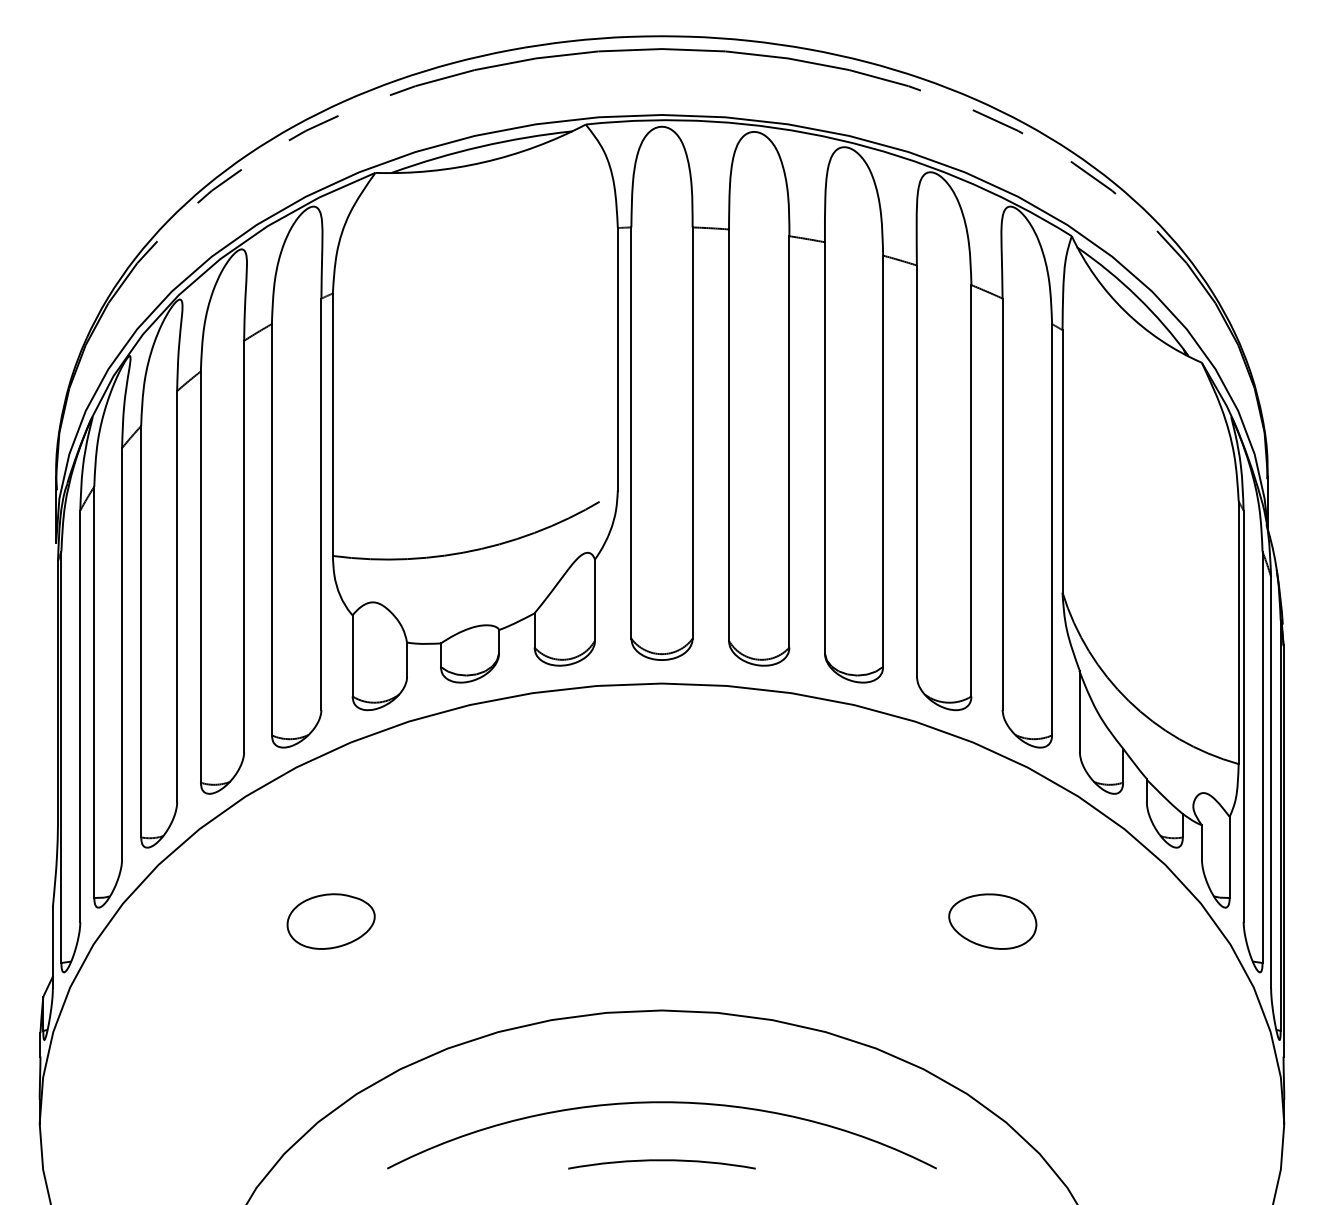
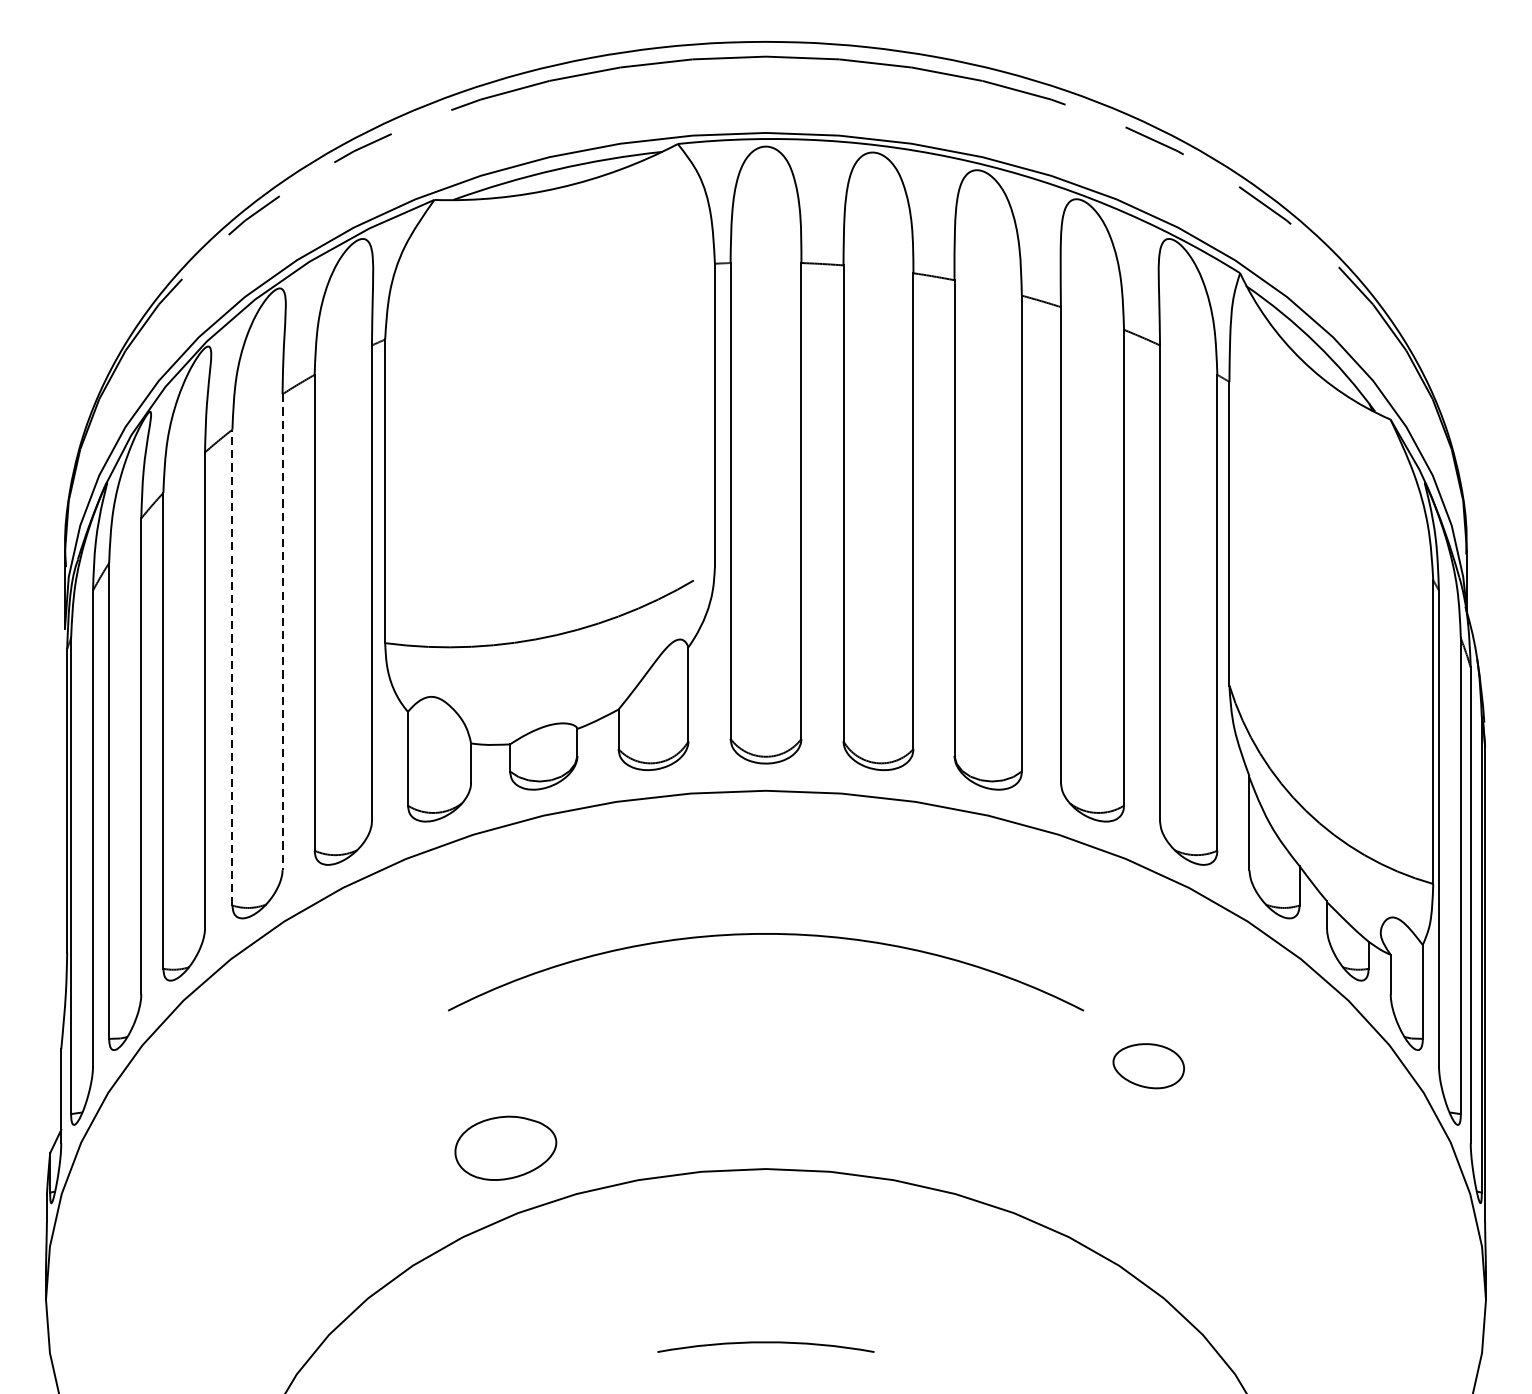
line: (244, 546) -> (282, 632), solid -> dashed
line: (200, 577) -> (232, 668), solid -> dashed
part: (330, 921) -> (505, 1148), moved
part: (992, 921) -> (1148, 1066), size x0.7
arc: (661, 1103) -> (765, 935), moved

